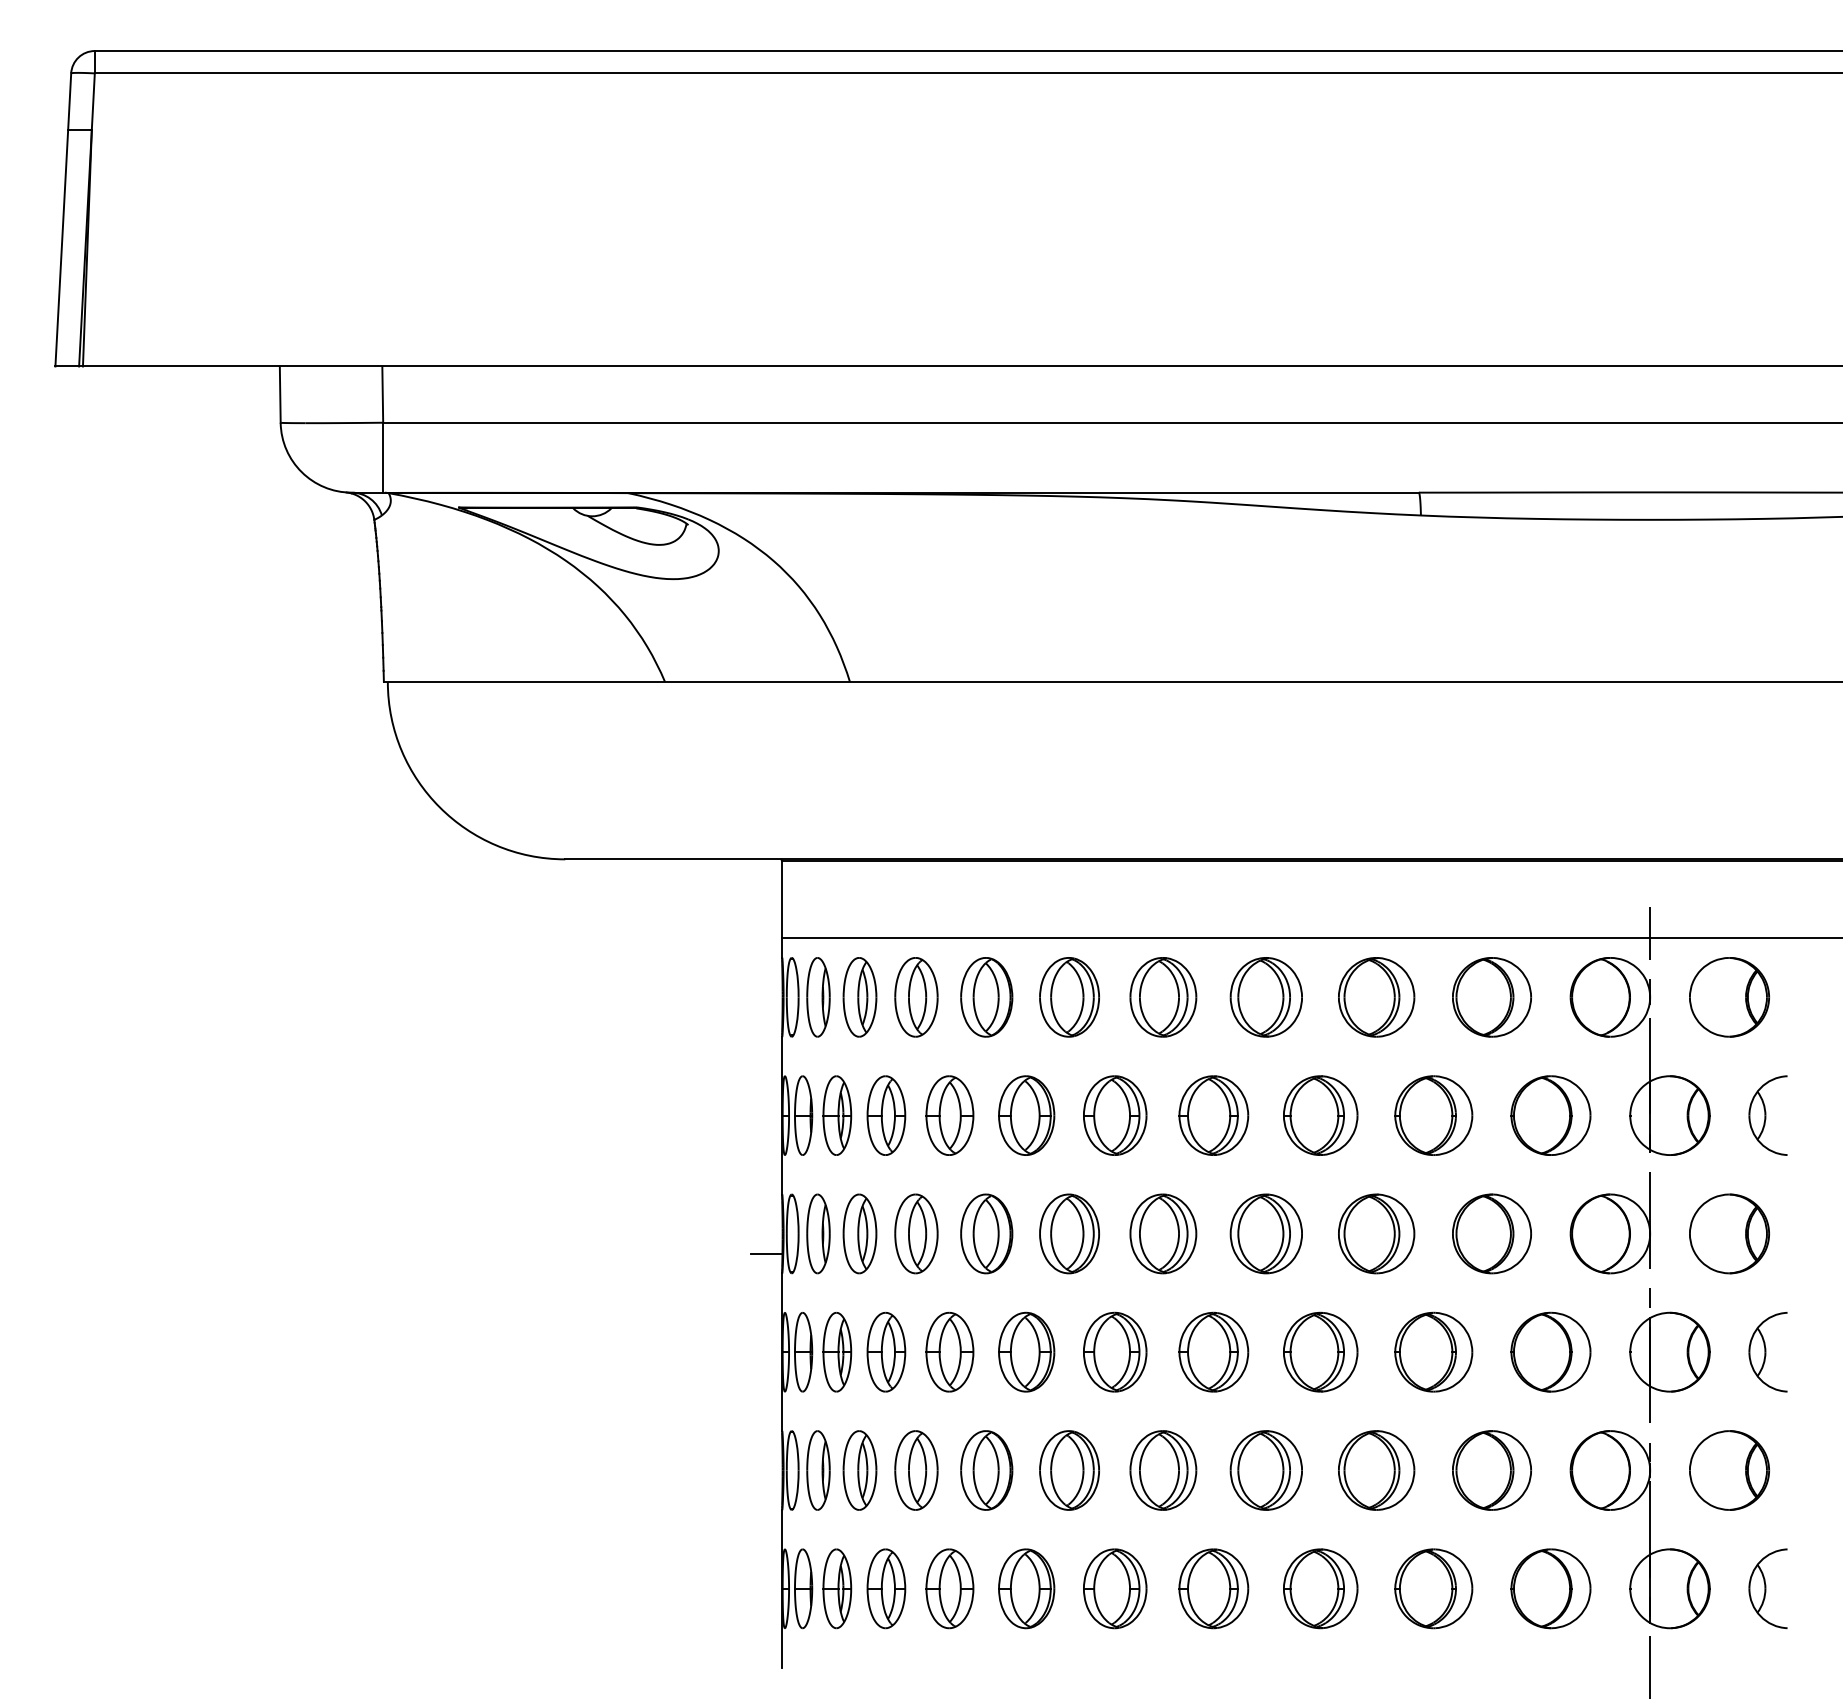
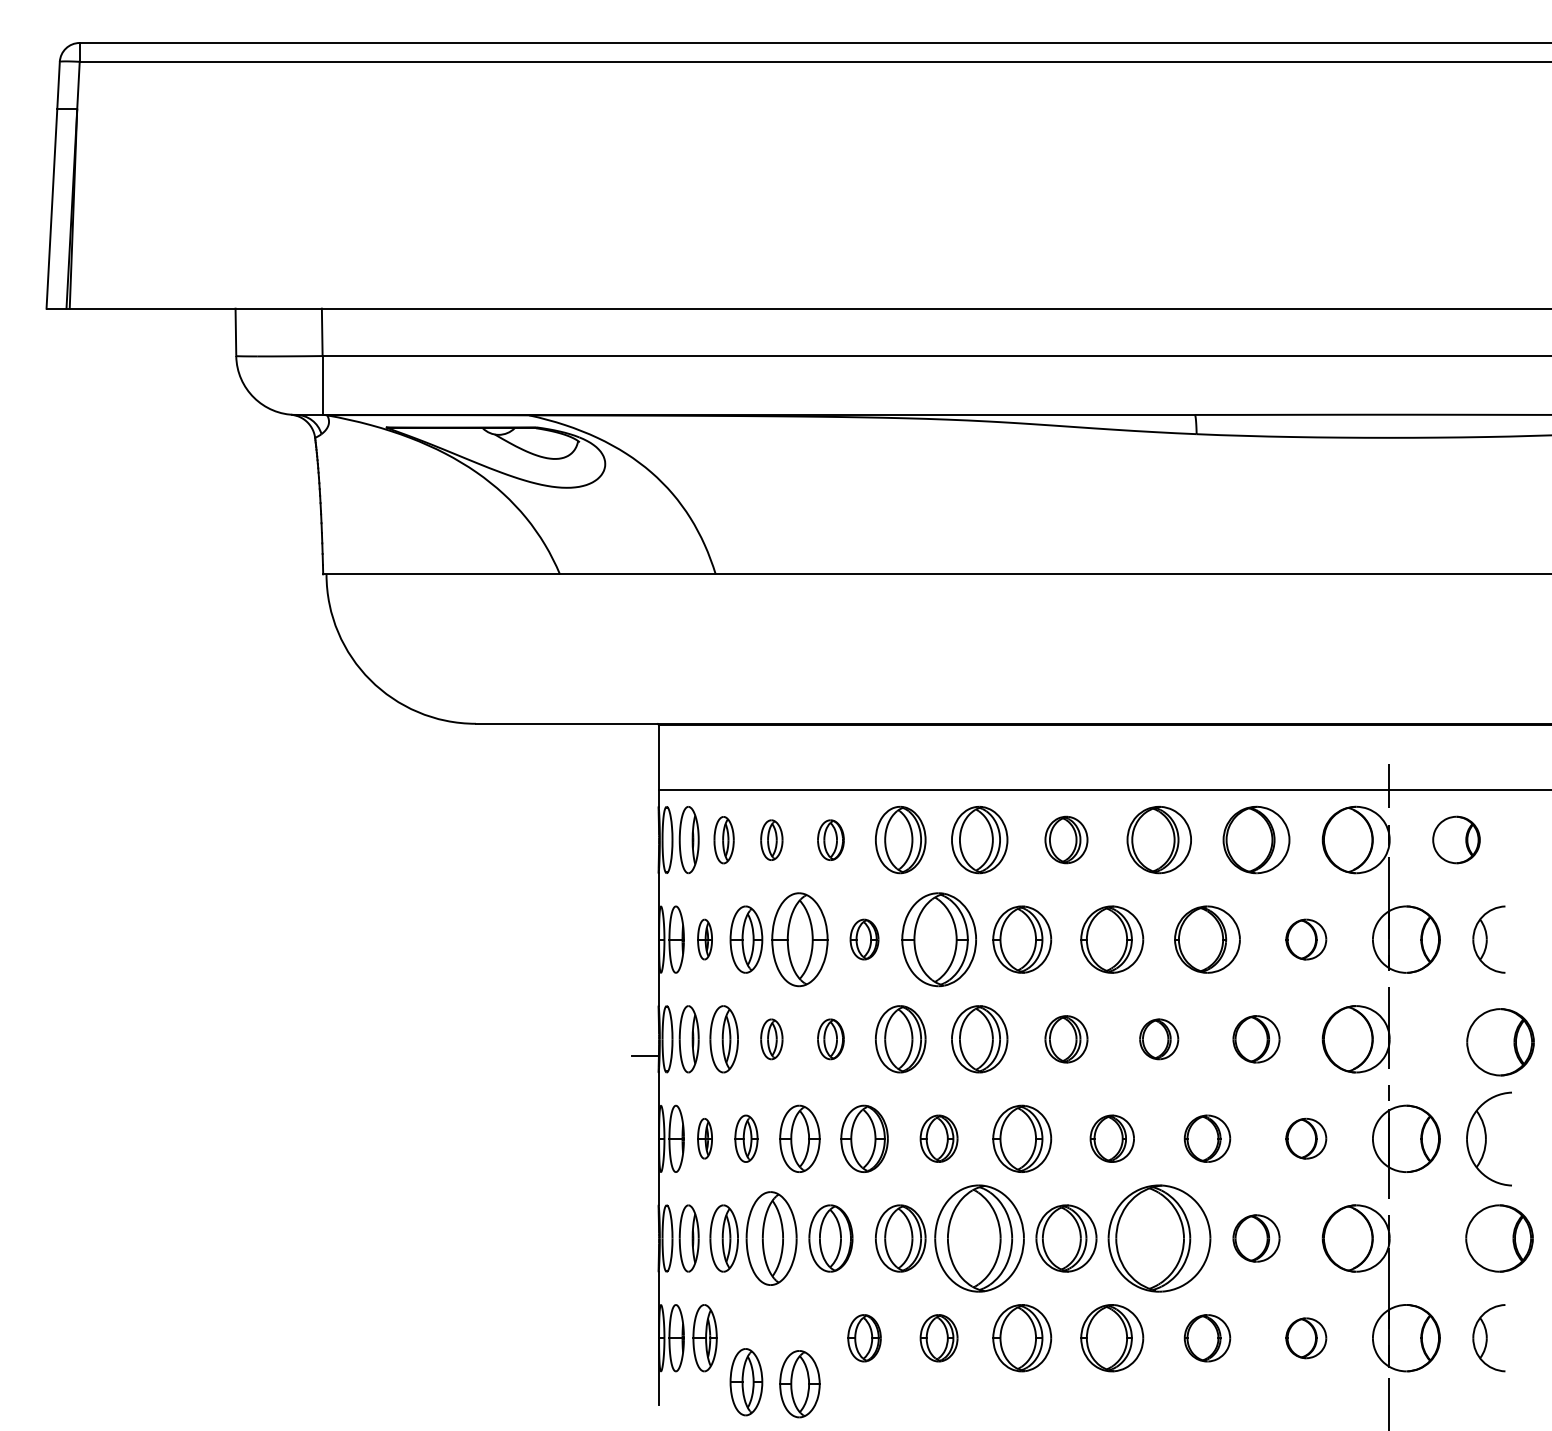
part: (1266, 996) -> (1066, 839), size x0.7
part: (1729, 996) -> (1456, 839), size x0.7
part: (859, 997) -> (723, 840), size x0.7
part: (916, 997) -> (771, 840), size x0.6
part: (986, 997) -> (830, 840), size x0.6
part: (836, 1115) -> (704, 939), size x0.6
part: (949, 1115) -> (799, 939), size x1.4
part: (1026, 1115) -> (864, 939), size x0.6
part: (1114, 1115) -> (938, 939), size x1.4
part: (1551, 1115) -> (1306, 939), size x0.6
part: (916, 1234) -> (771, 1039), size x0.6
part: (986, 1234) -> (830, 1039), size x0.6
part: (1266, 1234) -> (1066, 1039), size x0.7
part: (1375, 1234) -> (1158, 1039), size x0.6
part: (1491, 1234) -> (1256, 1039), size x0.7
part: (1729, 1234) -> (1500, 1042), moved
part: (836, 1351) -> (704, 1138), size x0.6
part: (886, 1351) -> (746, 1138), size x0.7
part: (1114, 1351) -> (938, 1138), size x0.7
part: (1321, 1351) -> (1112, 1138), size x0.7
part: (1433, 1351) -> (1207, 1138), size x0.7
part: (1551, 1351) -> (1306, 1138), size x0.6
part: (1767, 1351) -> (1488, 1138), size x1.4
part: (916, 1470) -> (771, 1238), size x1.4
part: (1163, 1470) -> (979, 1238), size x1.6
part: (1375, 1470) -> (1158, 1238), size x1.6
part: (1491, 1470) -> (1256, 1238), size x0.7
part: (1729, 1470) -> (1499, 1238), moved
part: (886, 1589) -> (746, 1382), moved
part: (949, 1589) -> (799, 1384), moved
part: (1026, 1589) -> (864, 1338), size x0.7
part: (1114, 1589) -> (938, 1338), size x0.7
part: (1433, 1589) -> (1207, 1338), size x0.7
part: (1551, 1589) -> (1306, 1338), size x0.6

